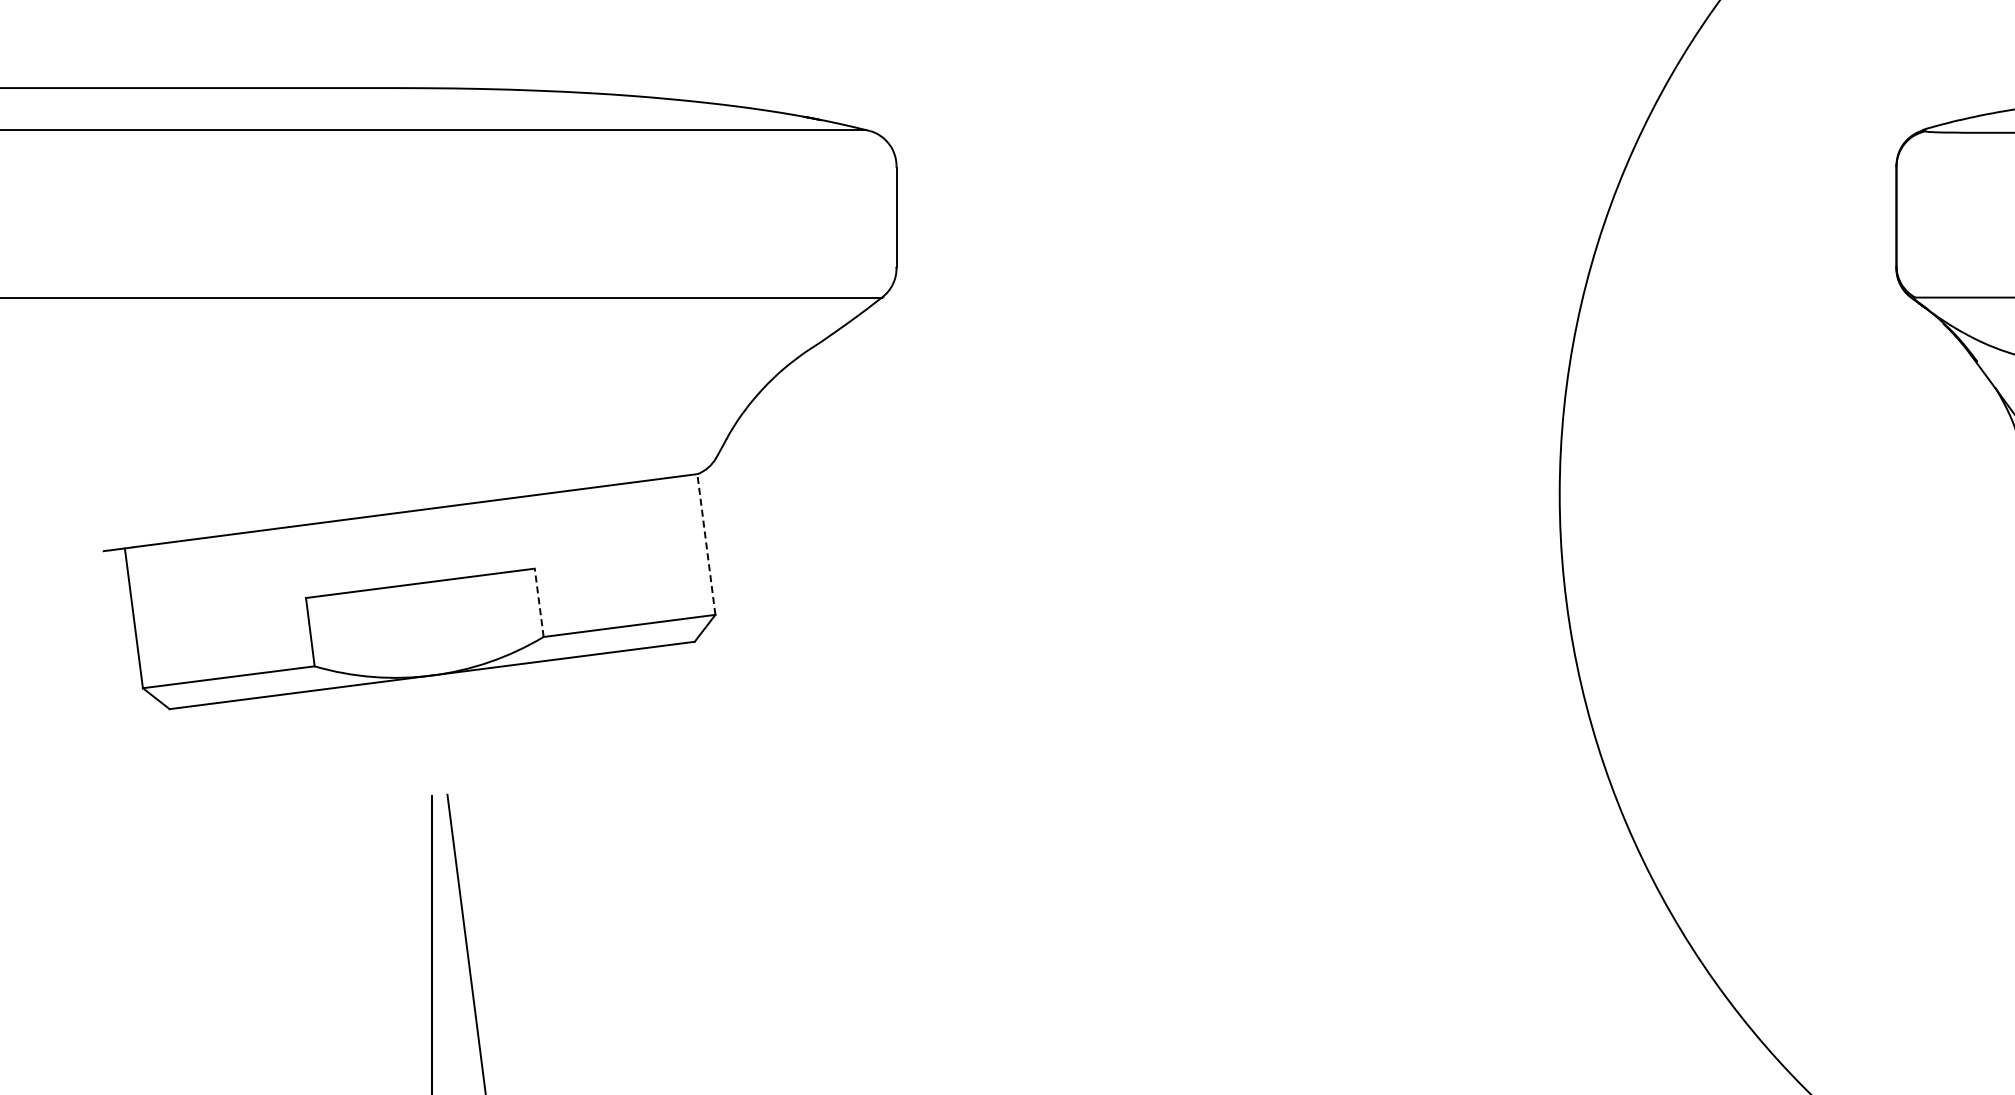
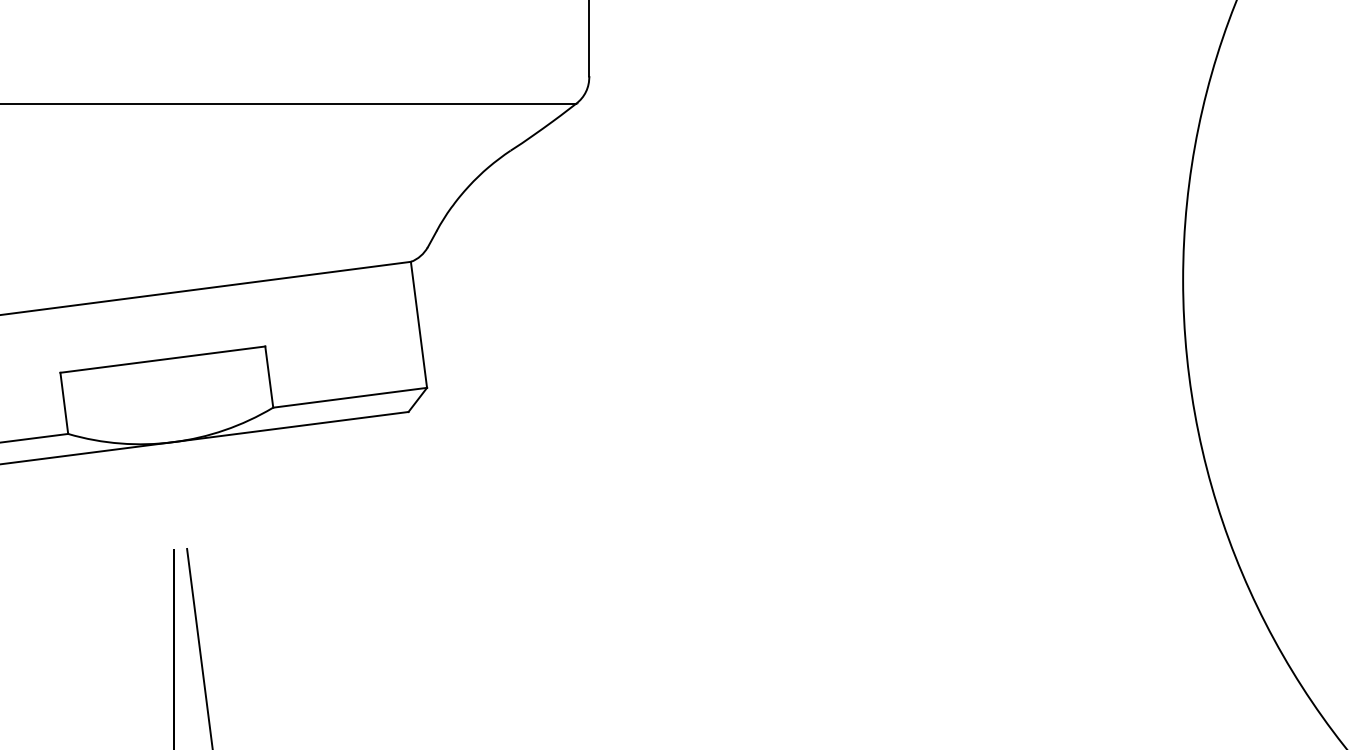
line: (706, 544) -> (419, 324), dashed -> solid
line: (539, 602) -> (269, 376), dashed -> solid

